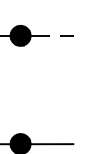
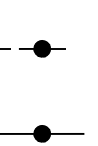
line: (66, 35) -> (78, 48), removed

